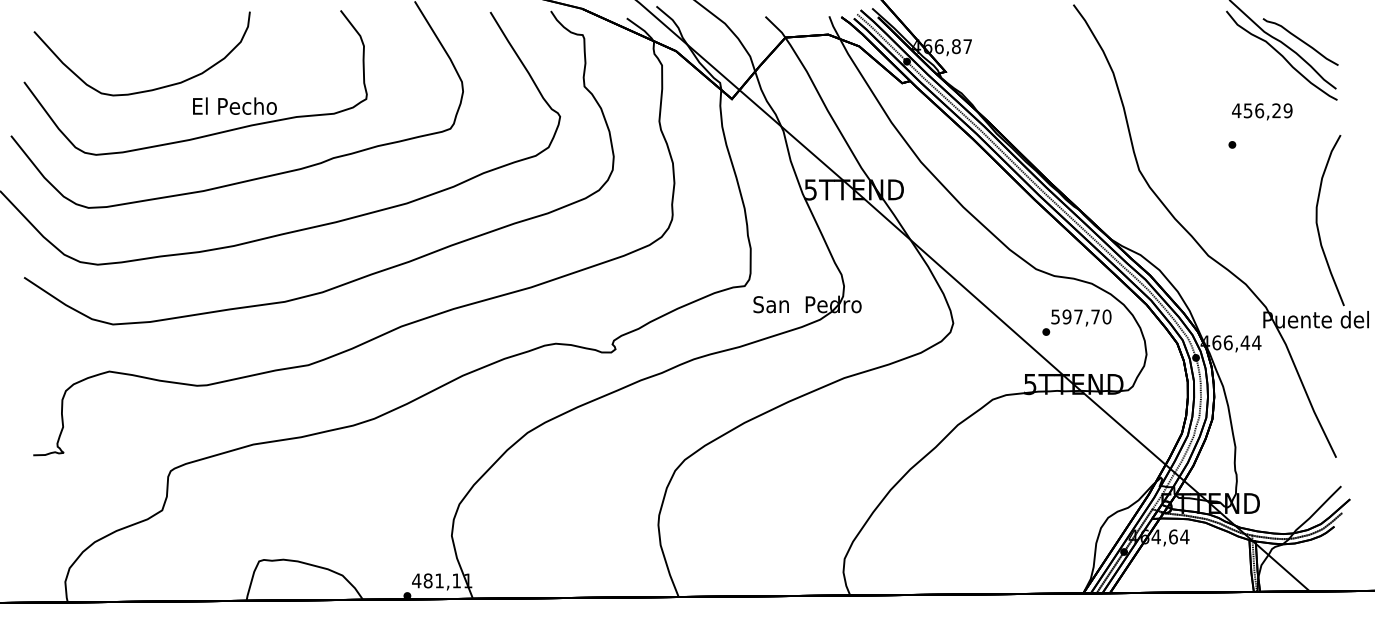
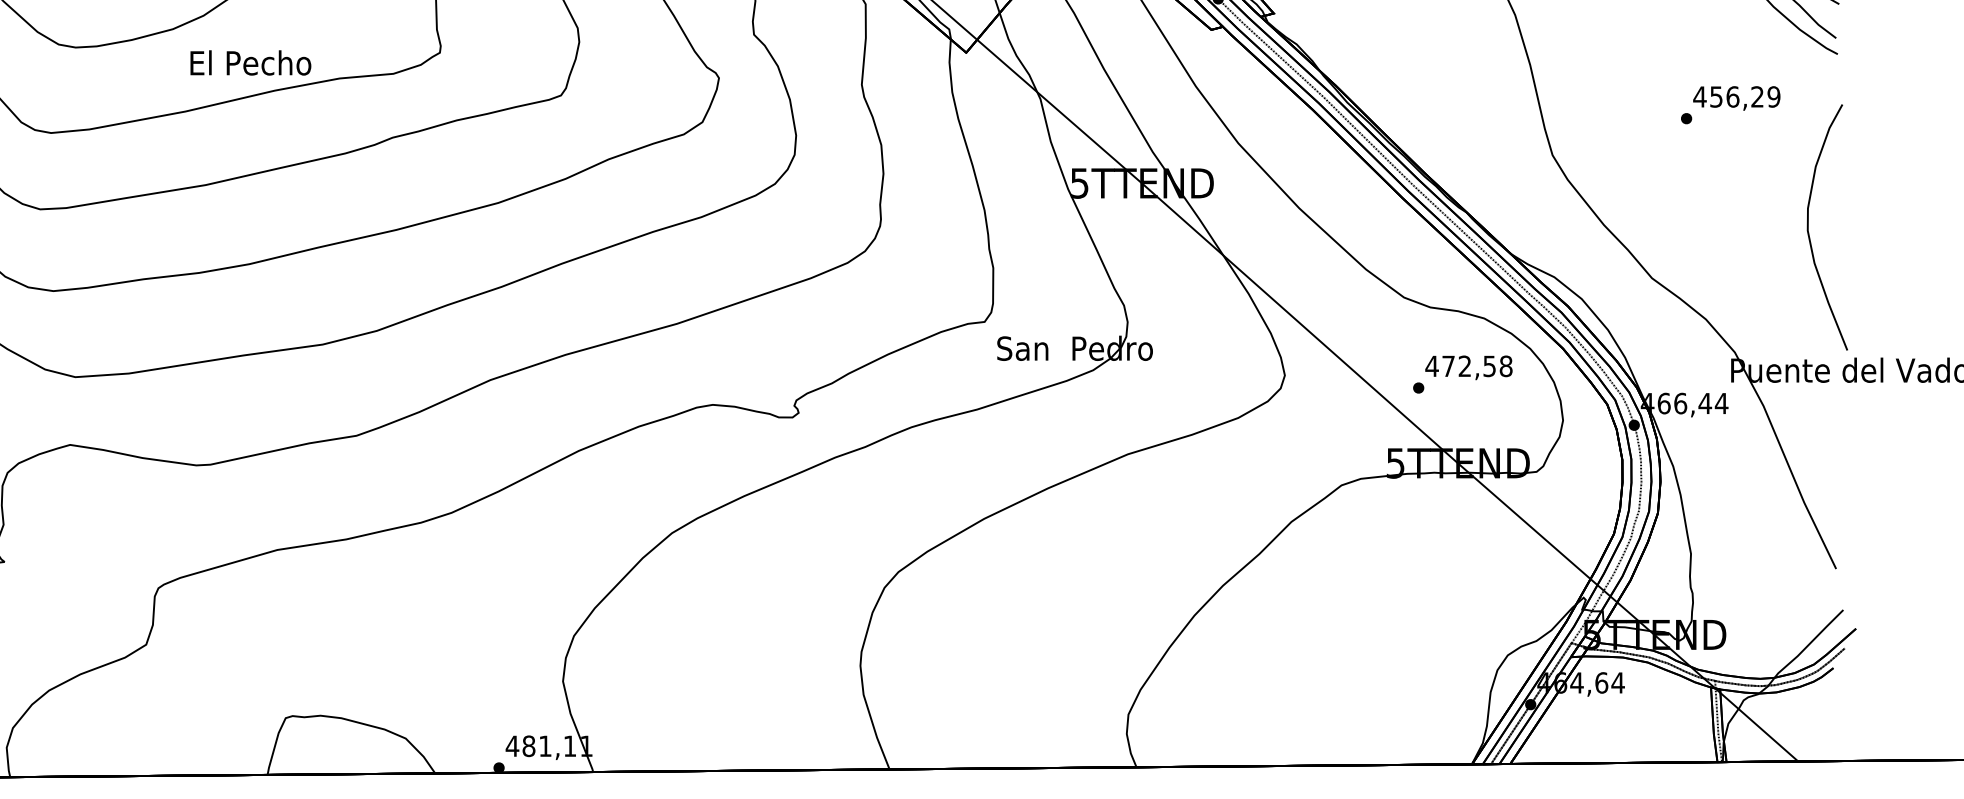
text: (1262, 111) -> (1737, 97), moved
text: (1080, 316) -> (1467, 365), 597,70 -> 472,58

